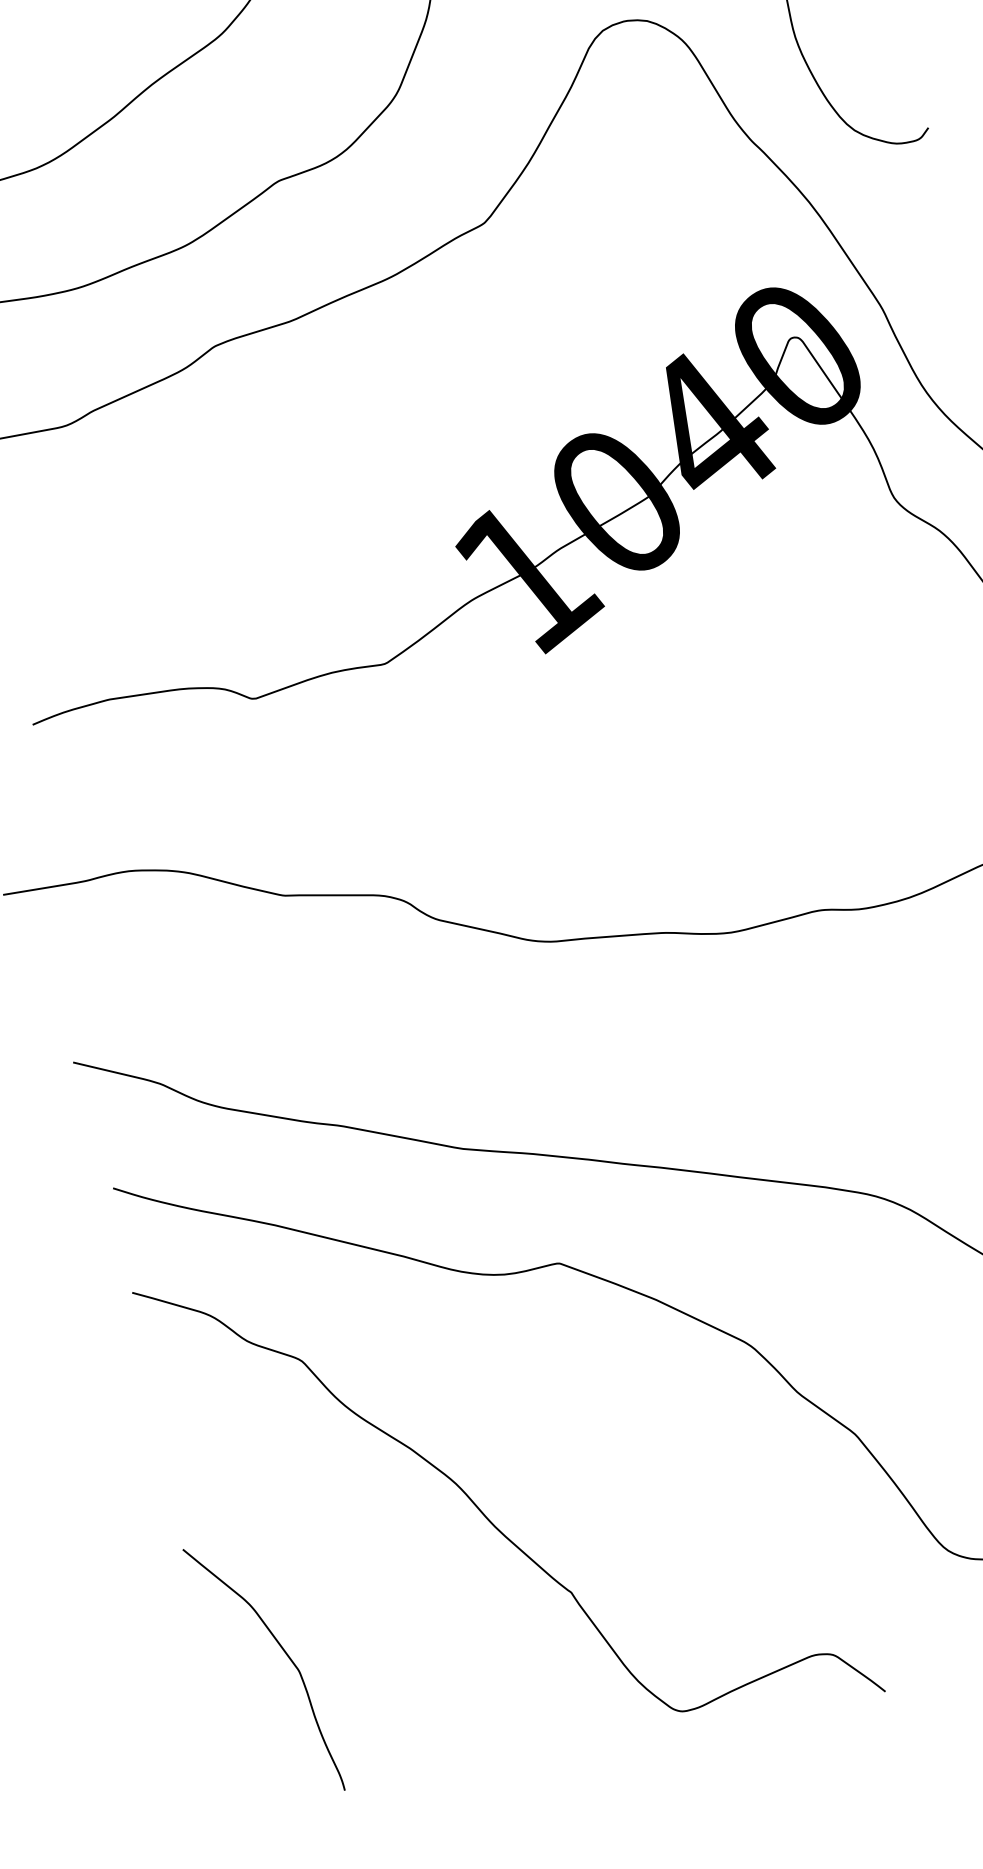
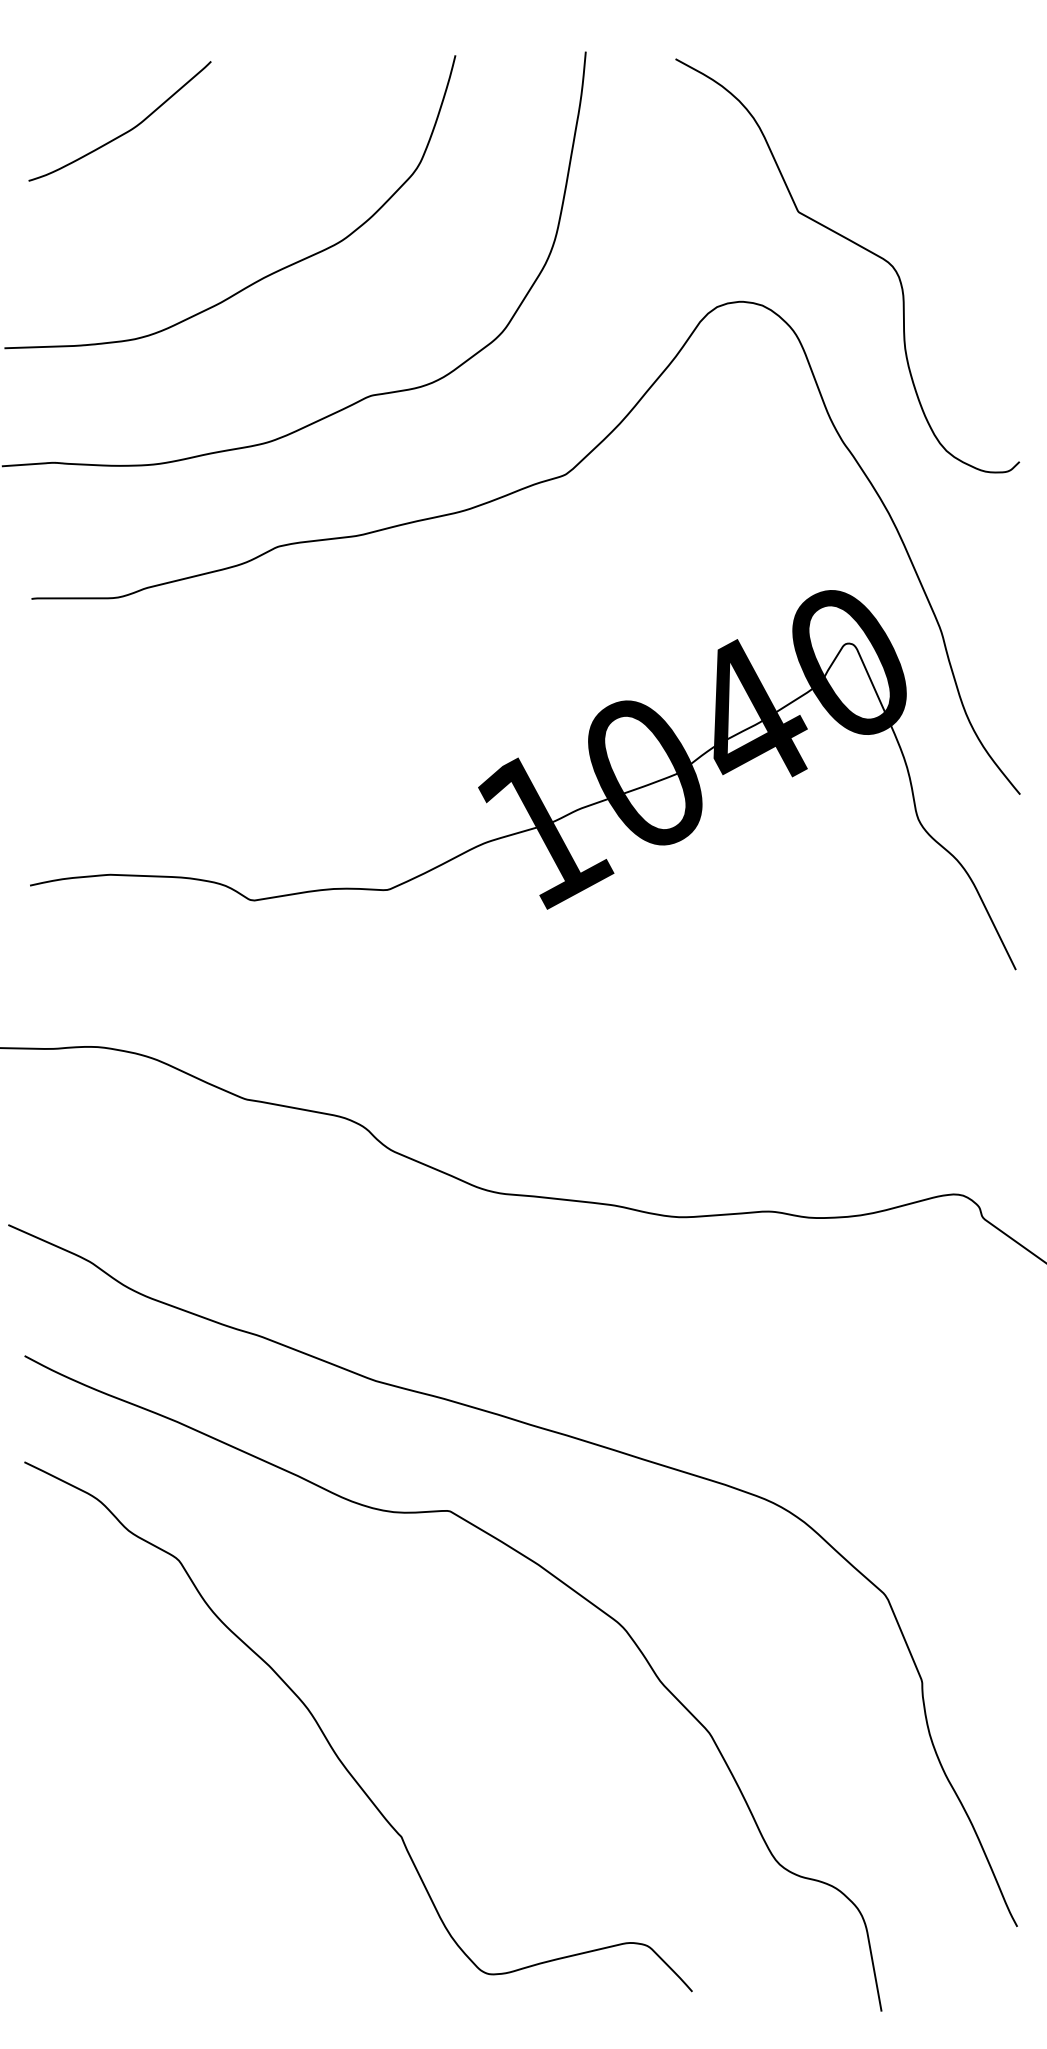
curve: (287, 1656) -> (110, 1848), removed

